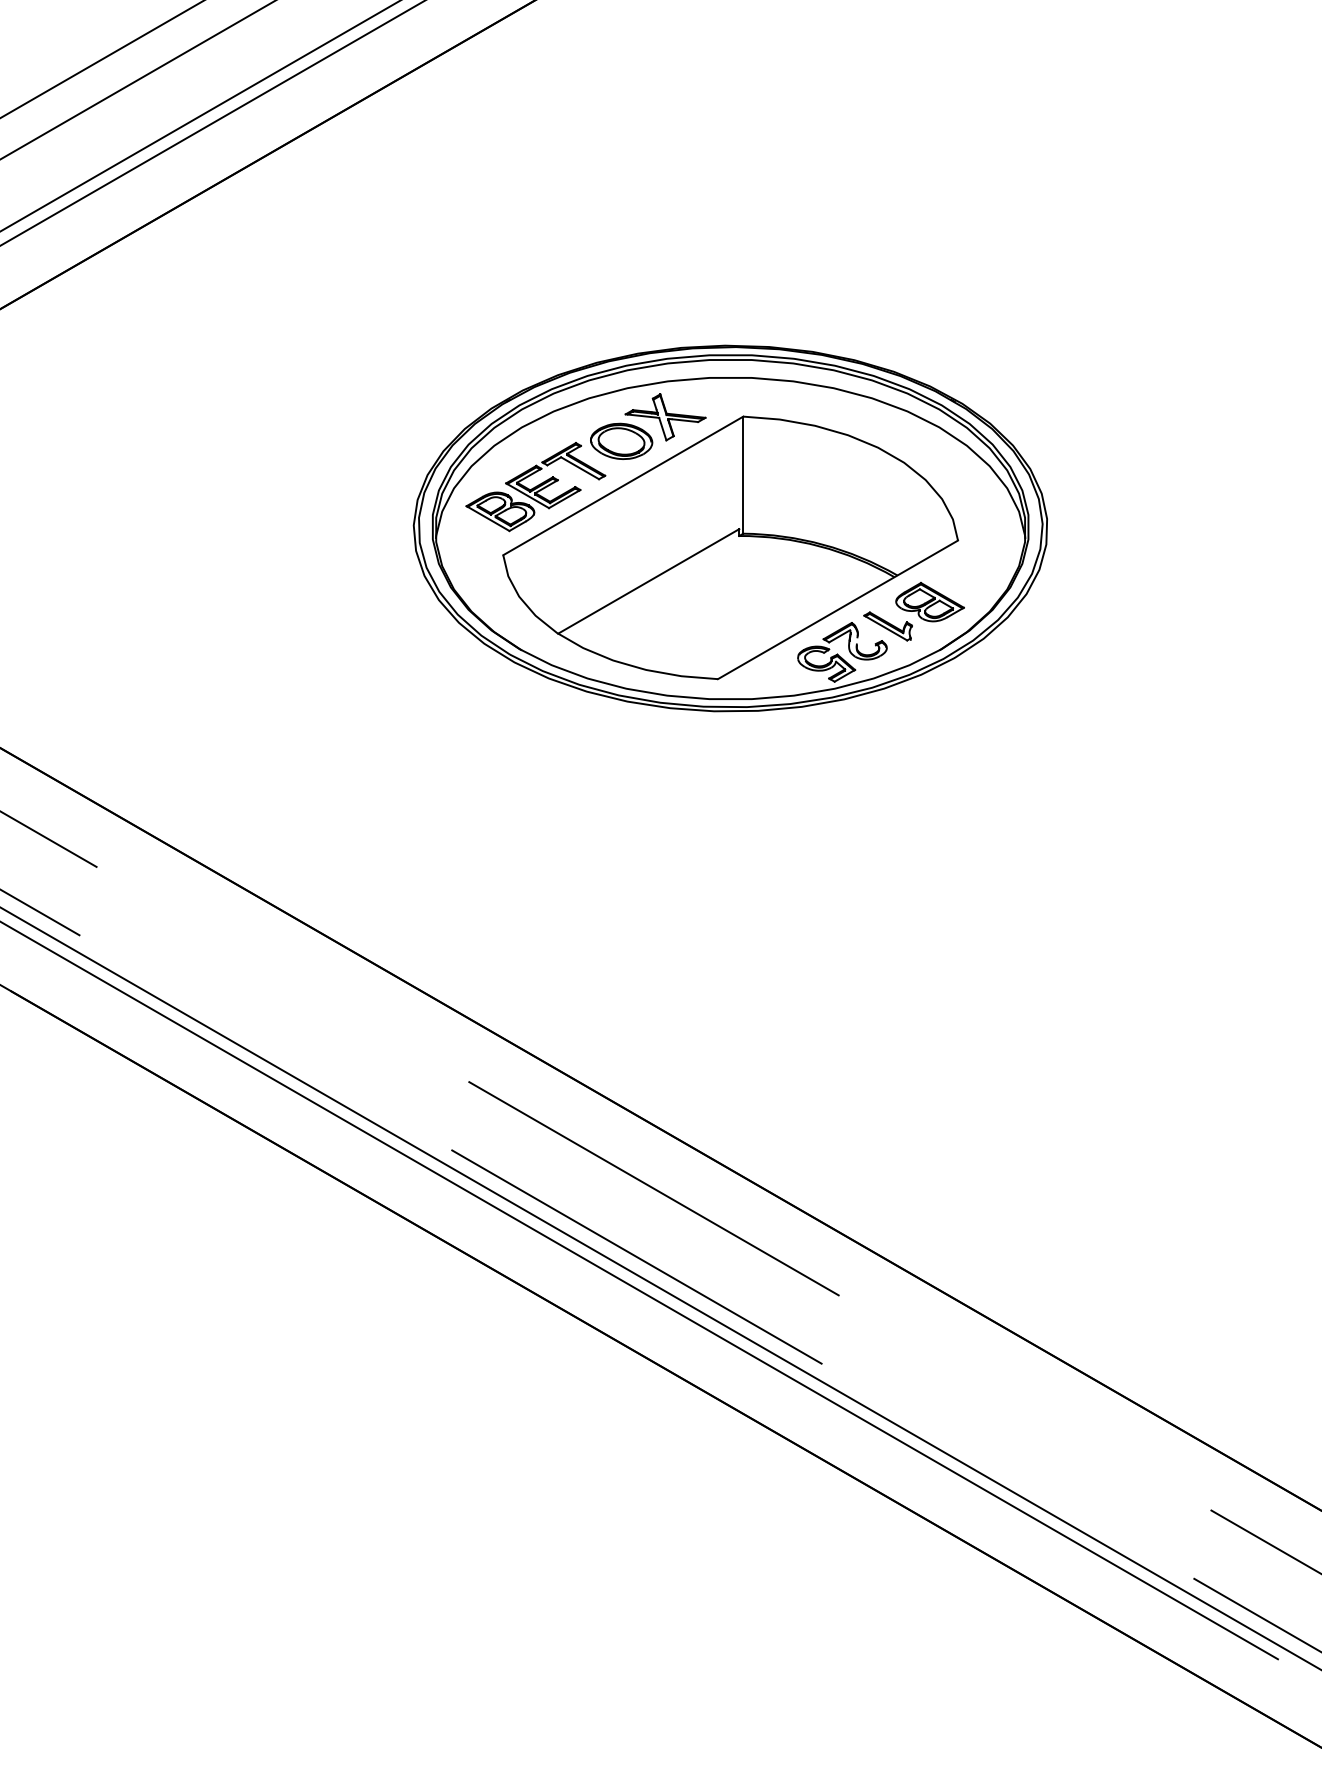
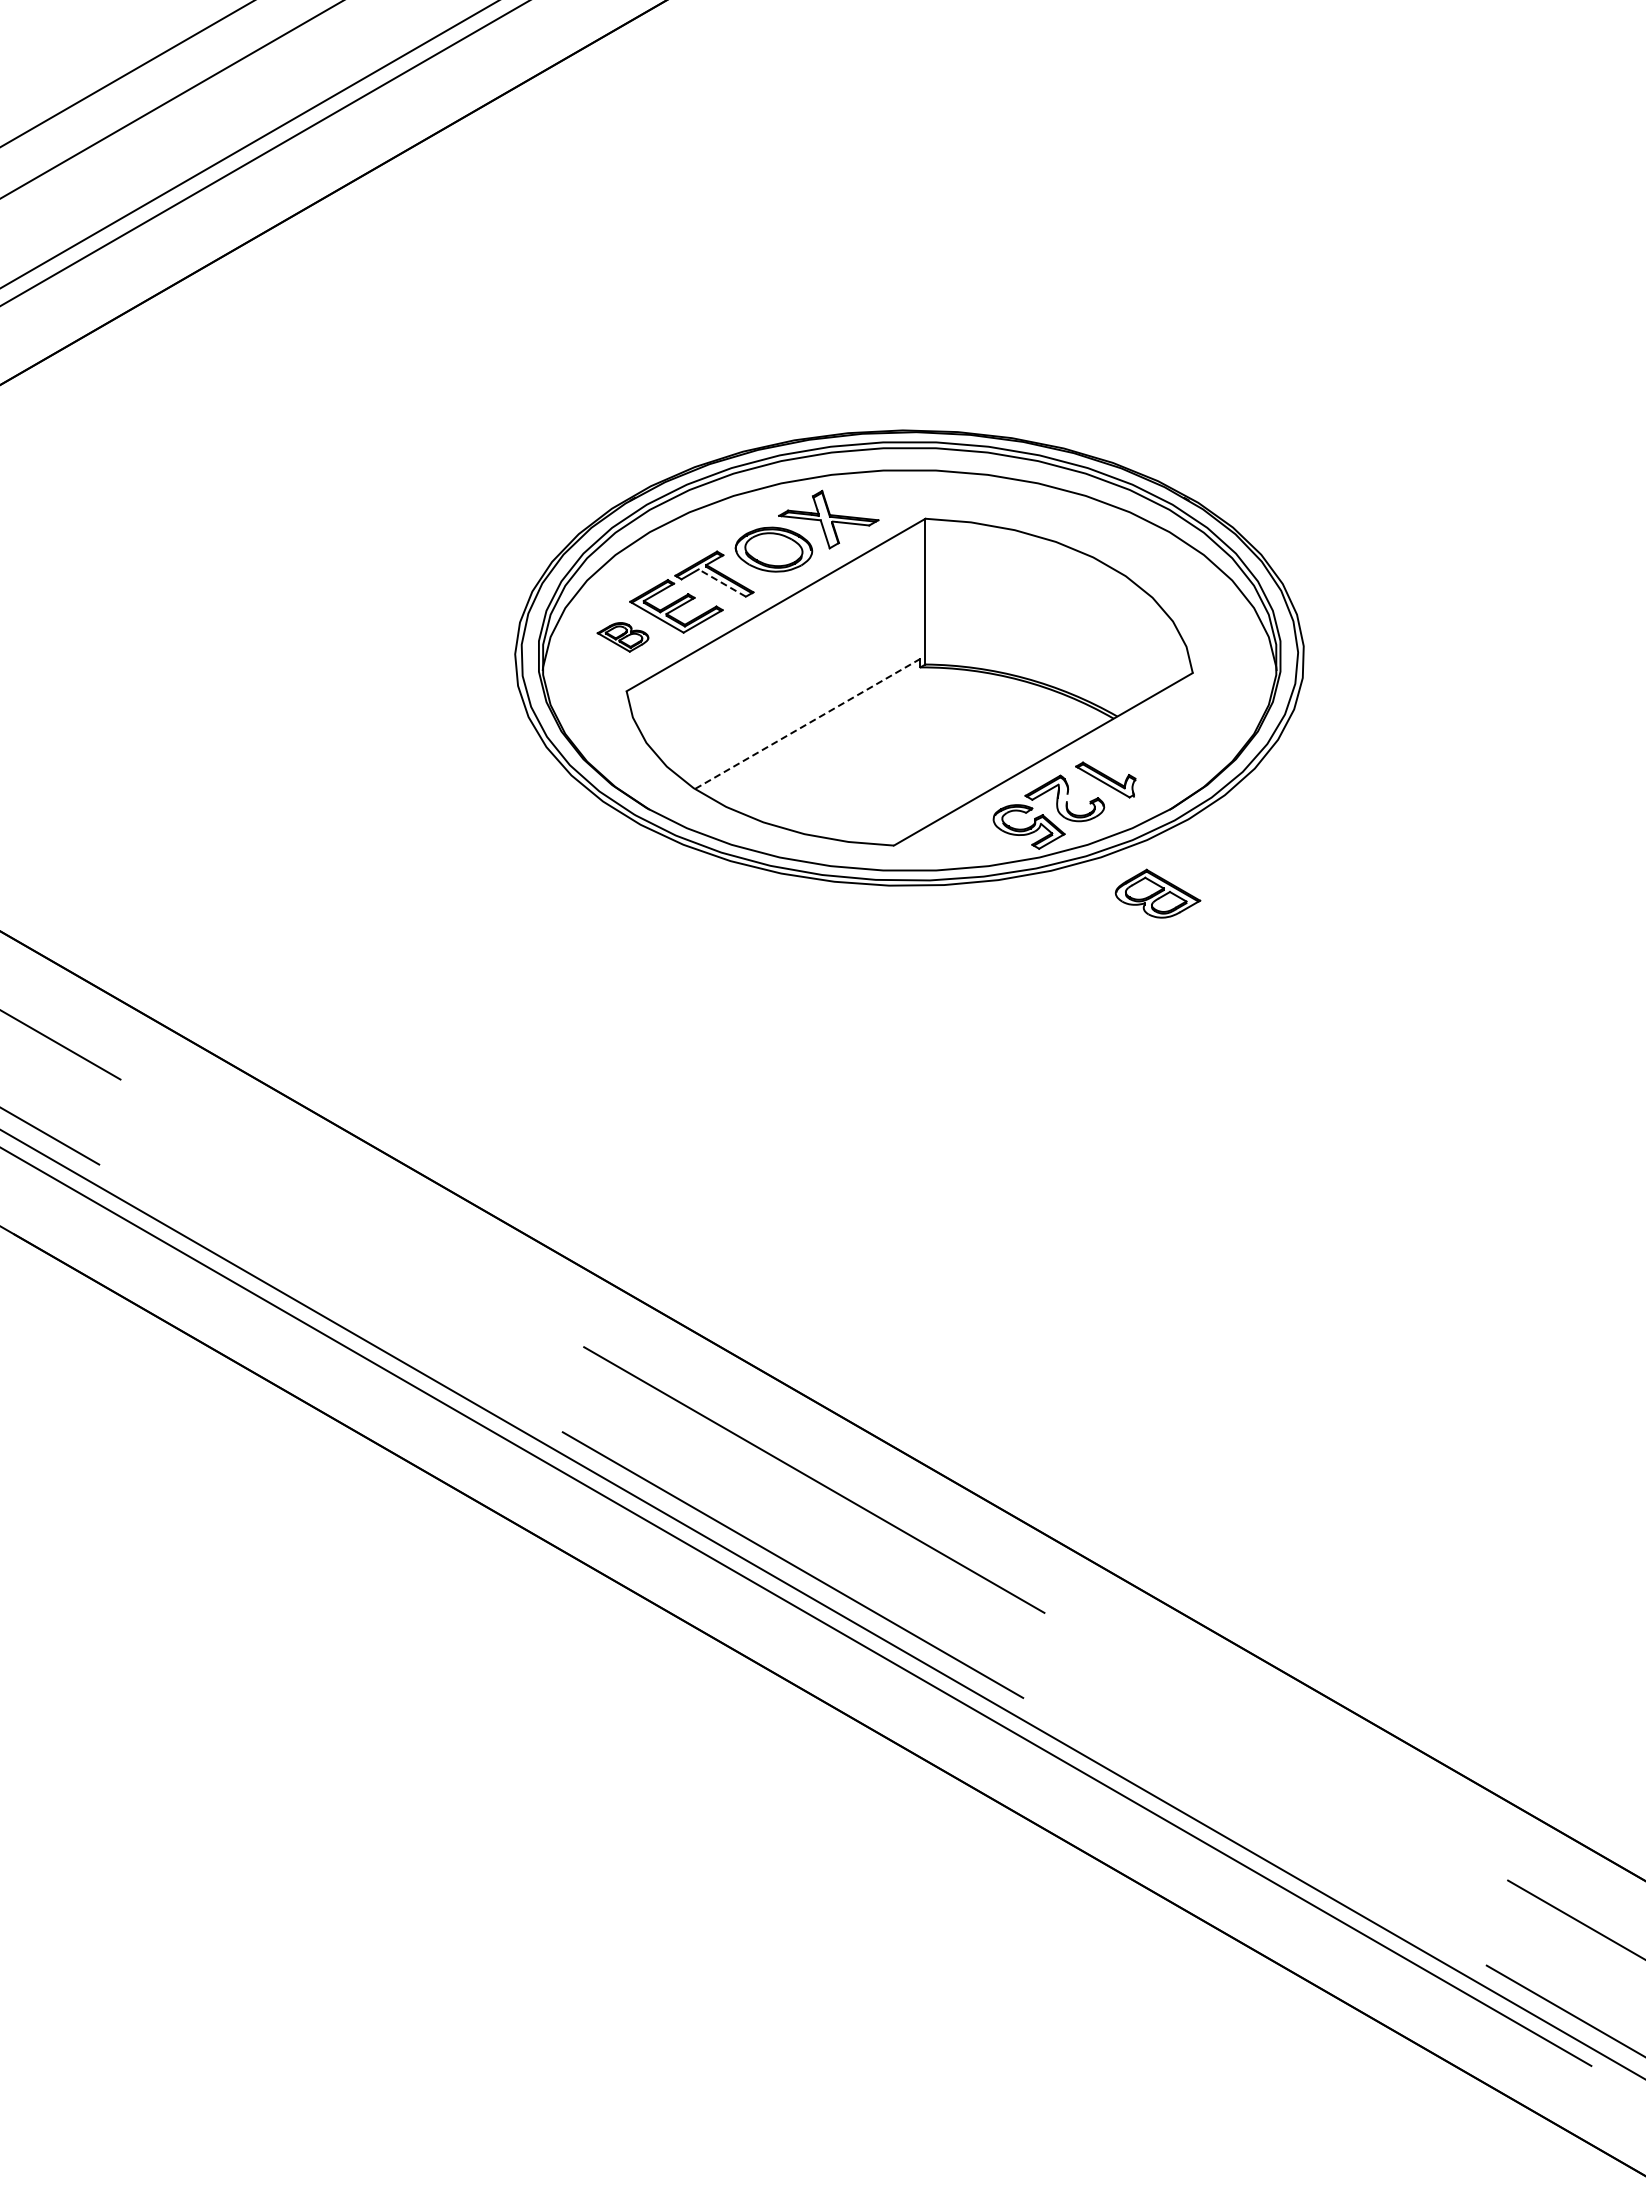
line: (579, 467) -> (721, 582), solid -> dashed
part: (499, 512) -> (622, 637), size x0.6
line: (648, 581) -> (807, 724), solid -> dashed
part: (929, 601) -> (1157, 893), moved

